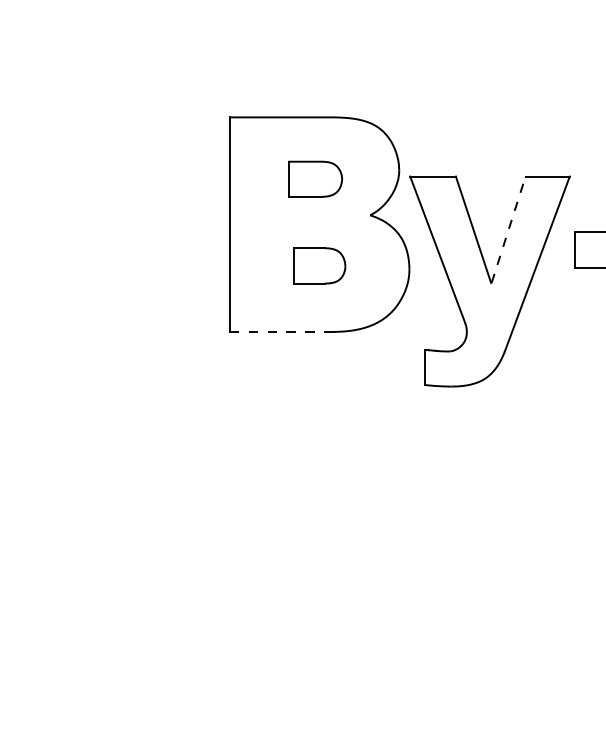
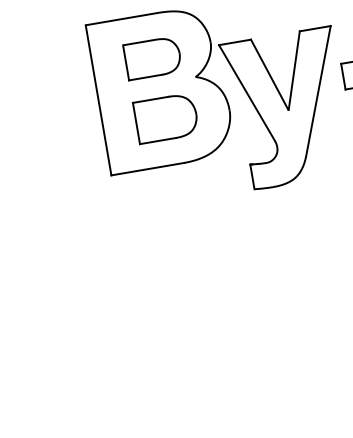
part: (315, 179) -> (153, 58), size x1.43
line: (508, 229) -> (294, 70), dashed -> solid
part: (319, 265) -> (166, 118), size x1.67
line: (281, 331) -> (147, 168), dashed -> solid

